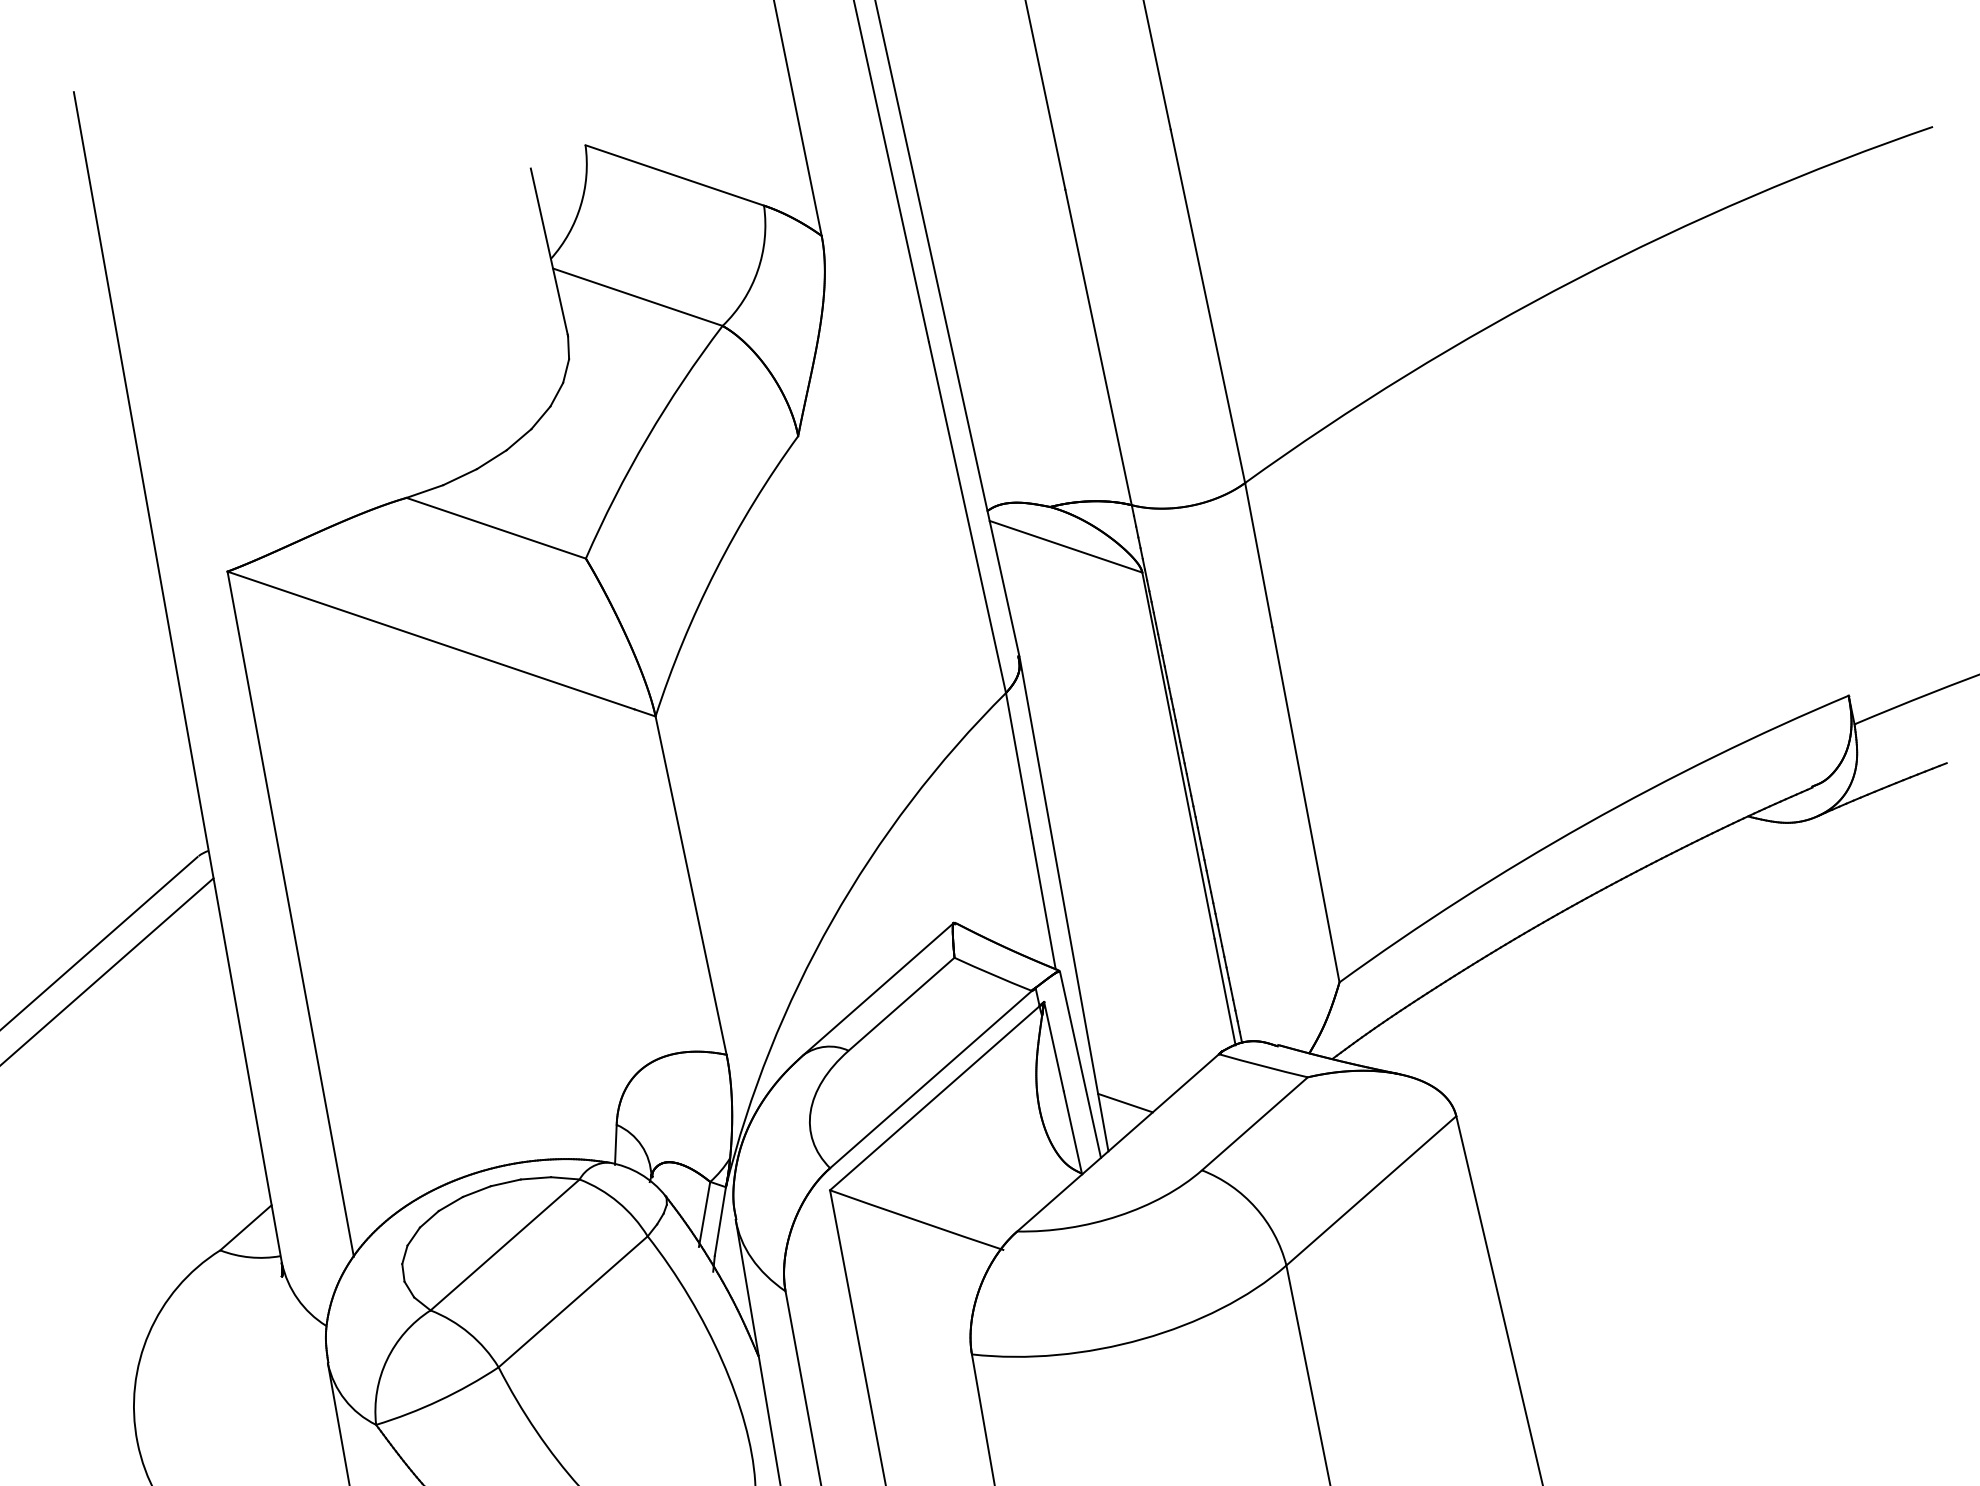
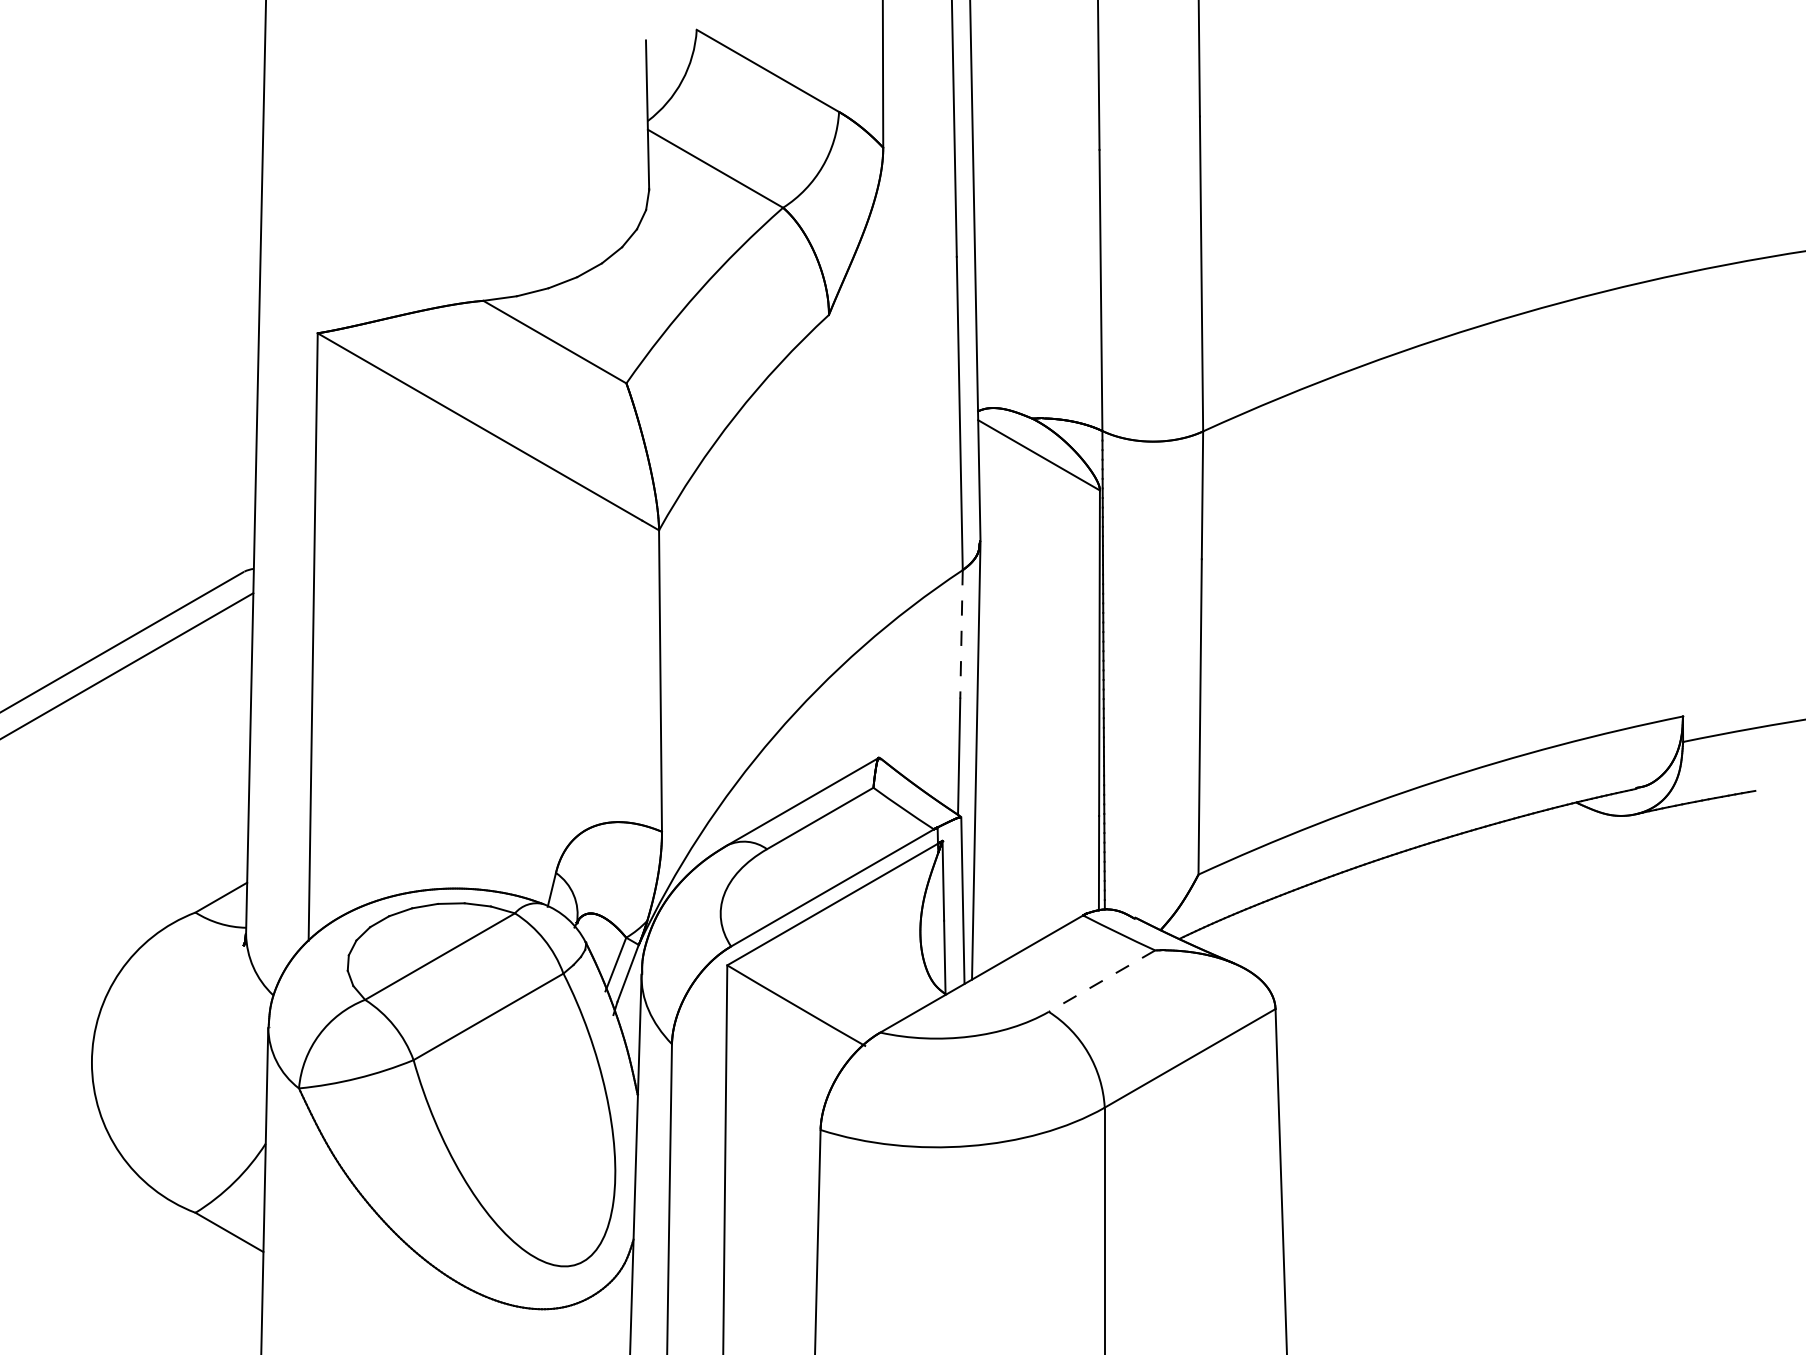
line: (1019, 765) -> (961, 634), solid -> dashed
line: (1124, 1102) -> (994, 940), removed
line: (1254, 1124) -> (1101, 981), solid -> dashed

